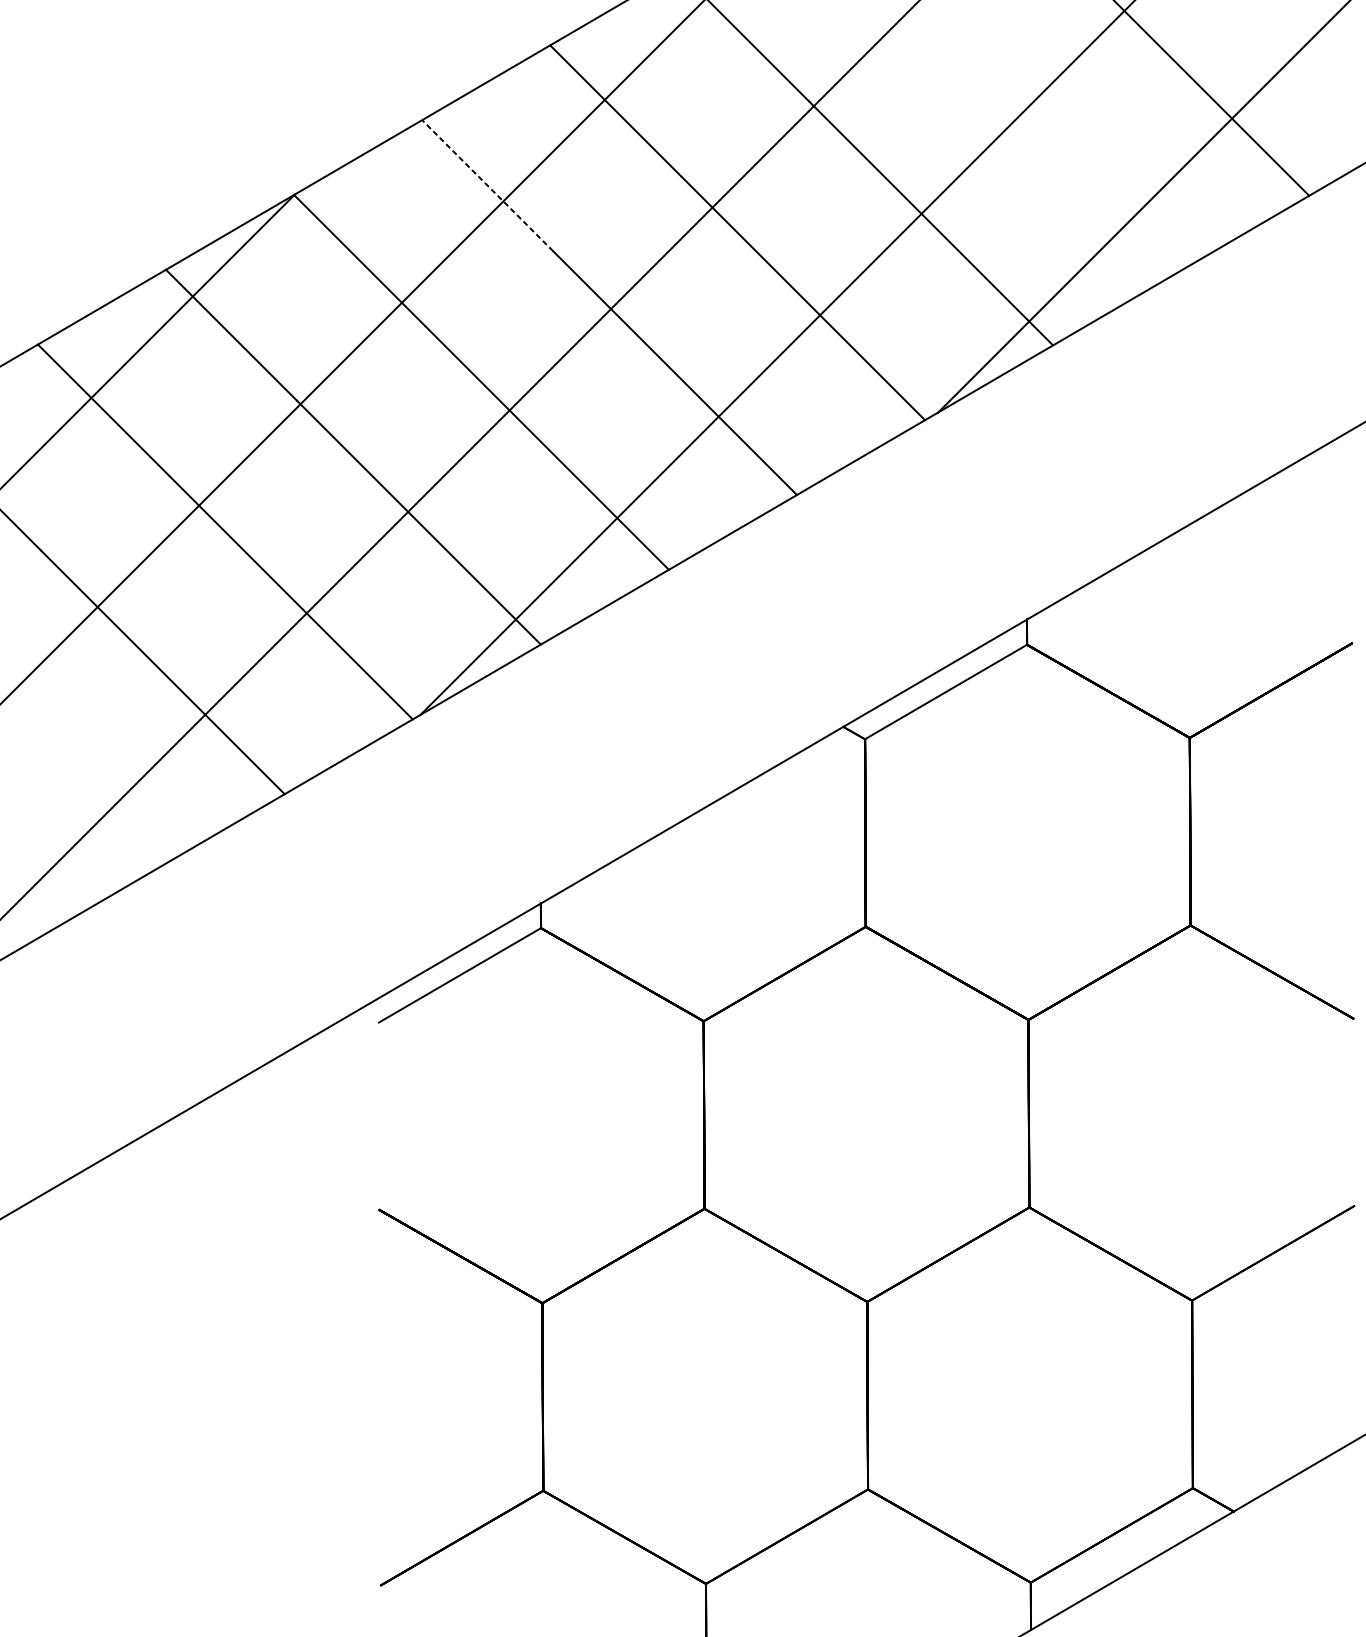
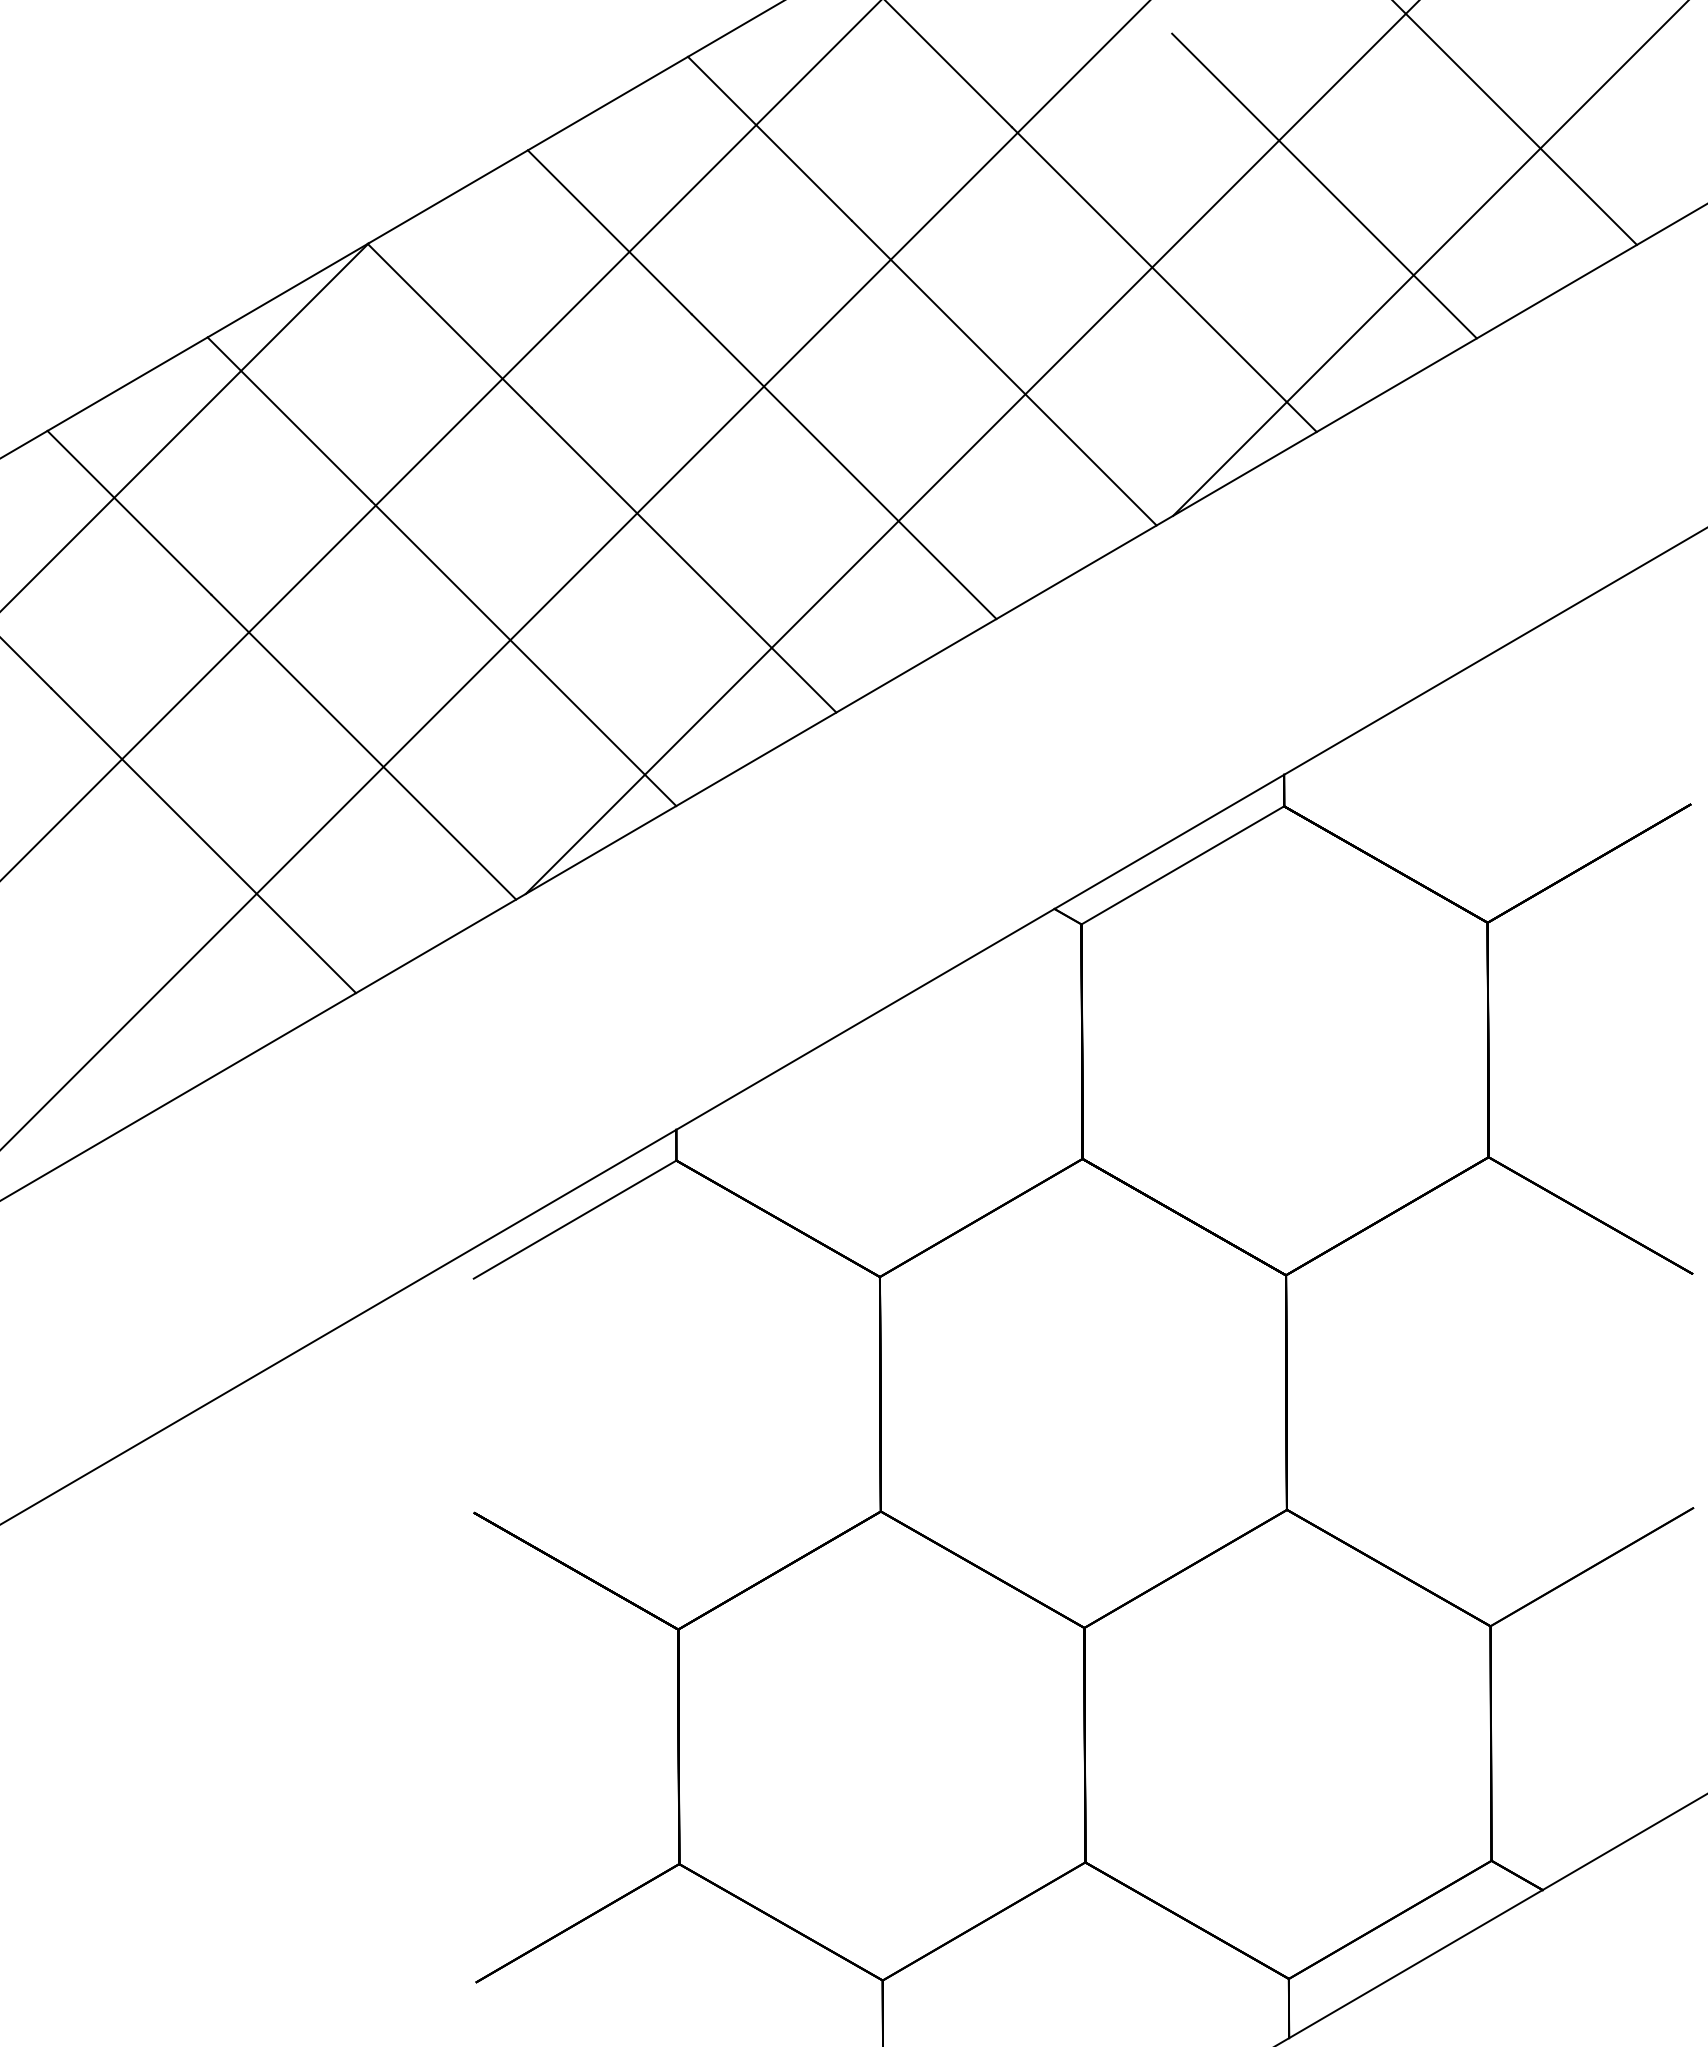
line: (1059, 148) -> (1324, 185), added
line: (487, 185) -> (609, 232), dashed -> solid

